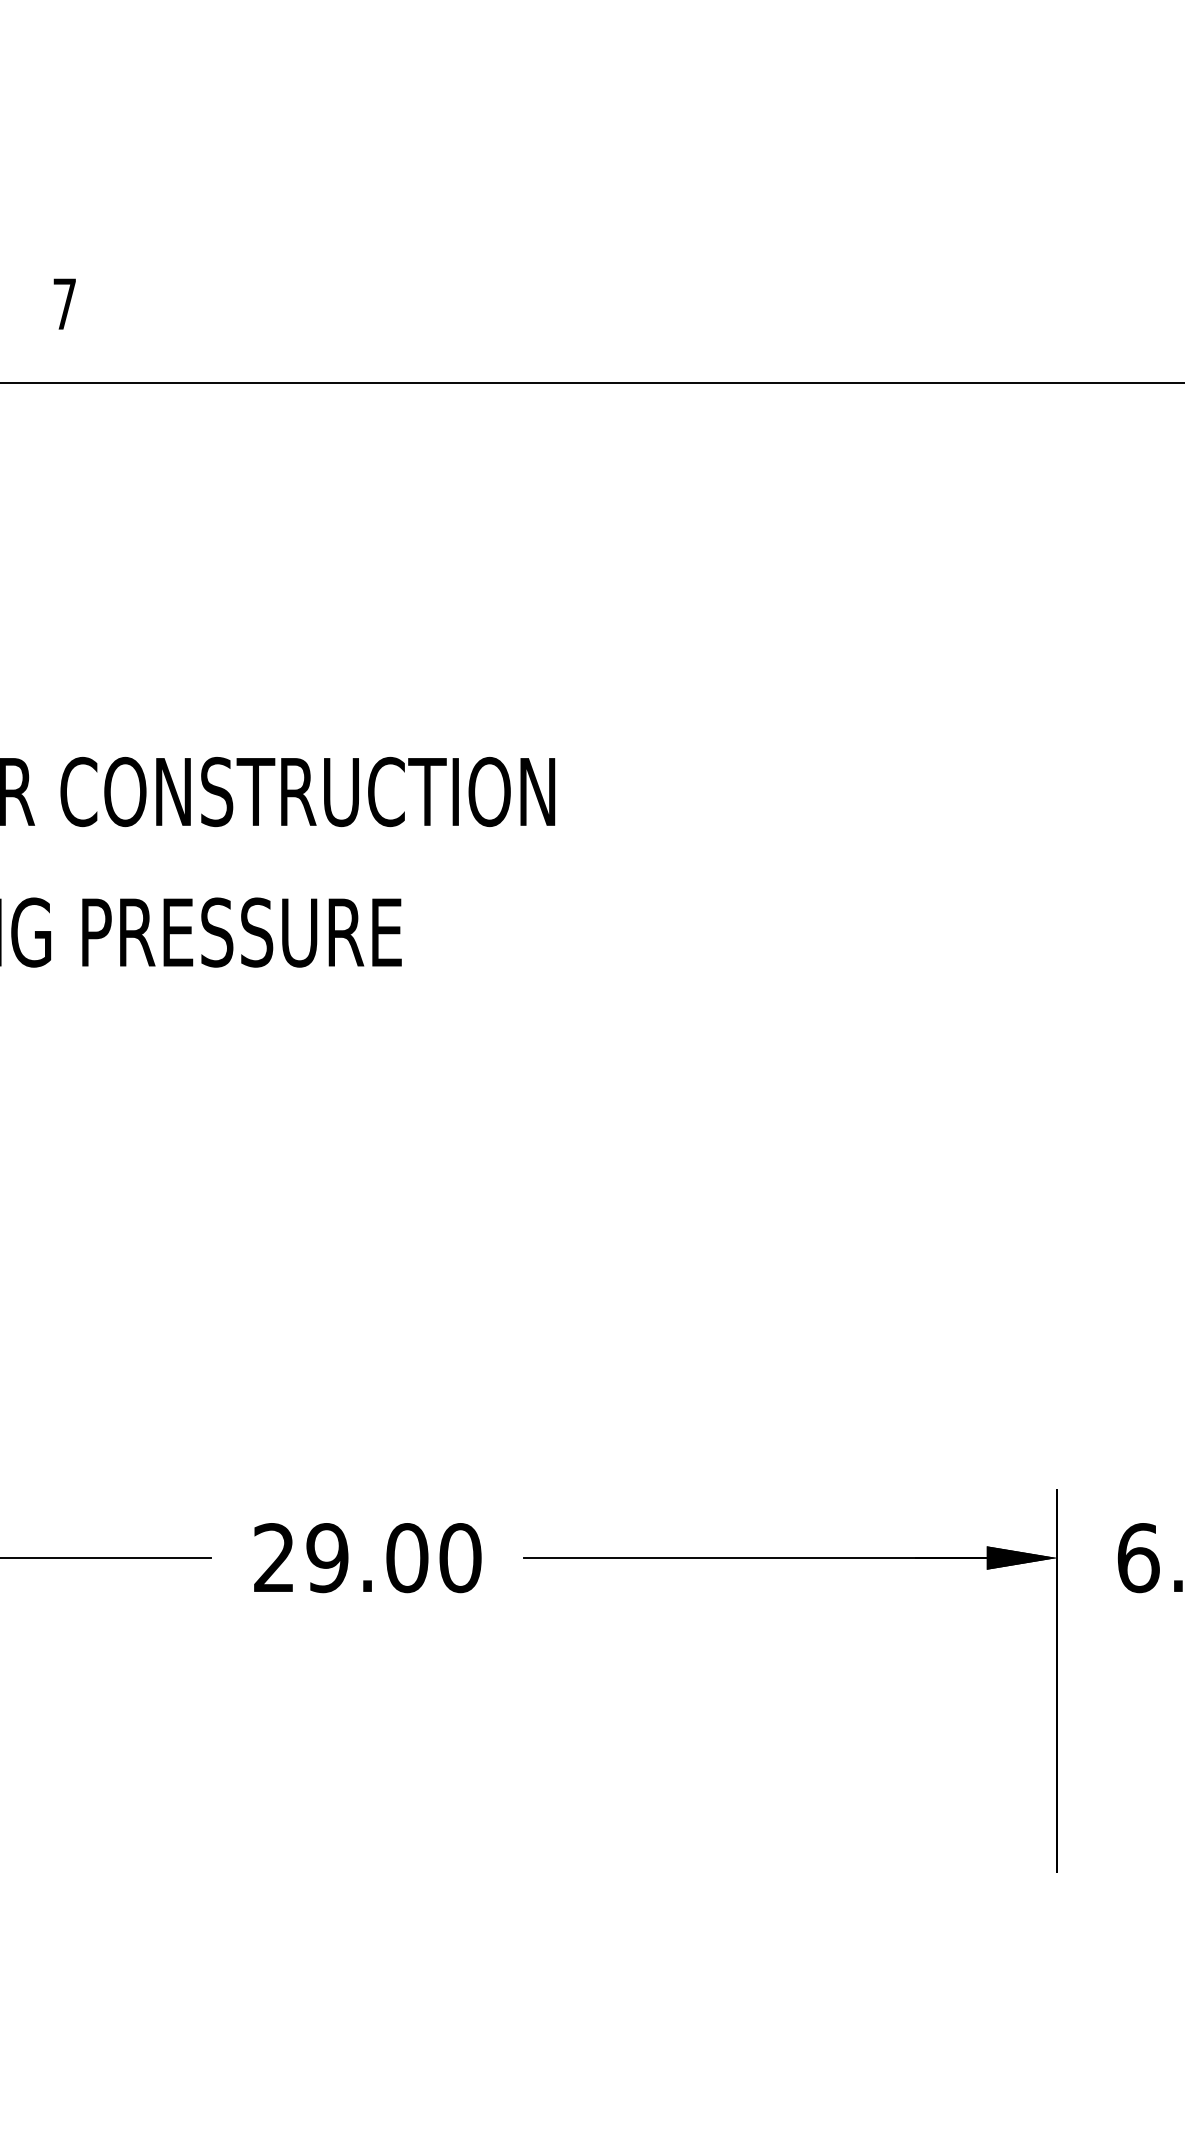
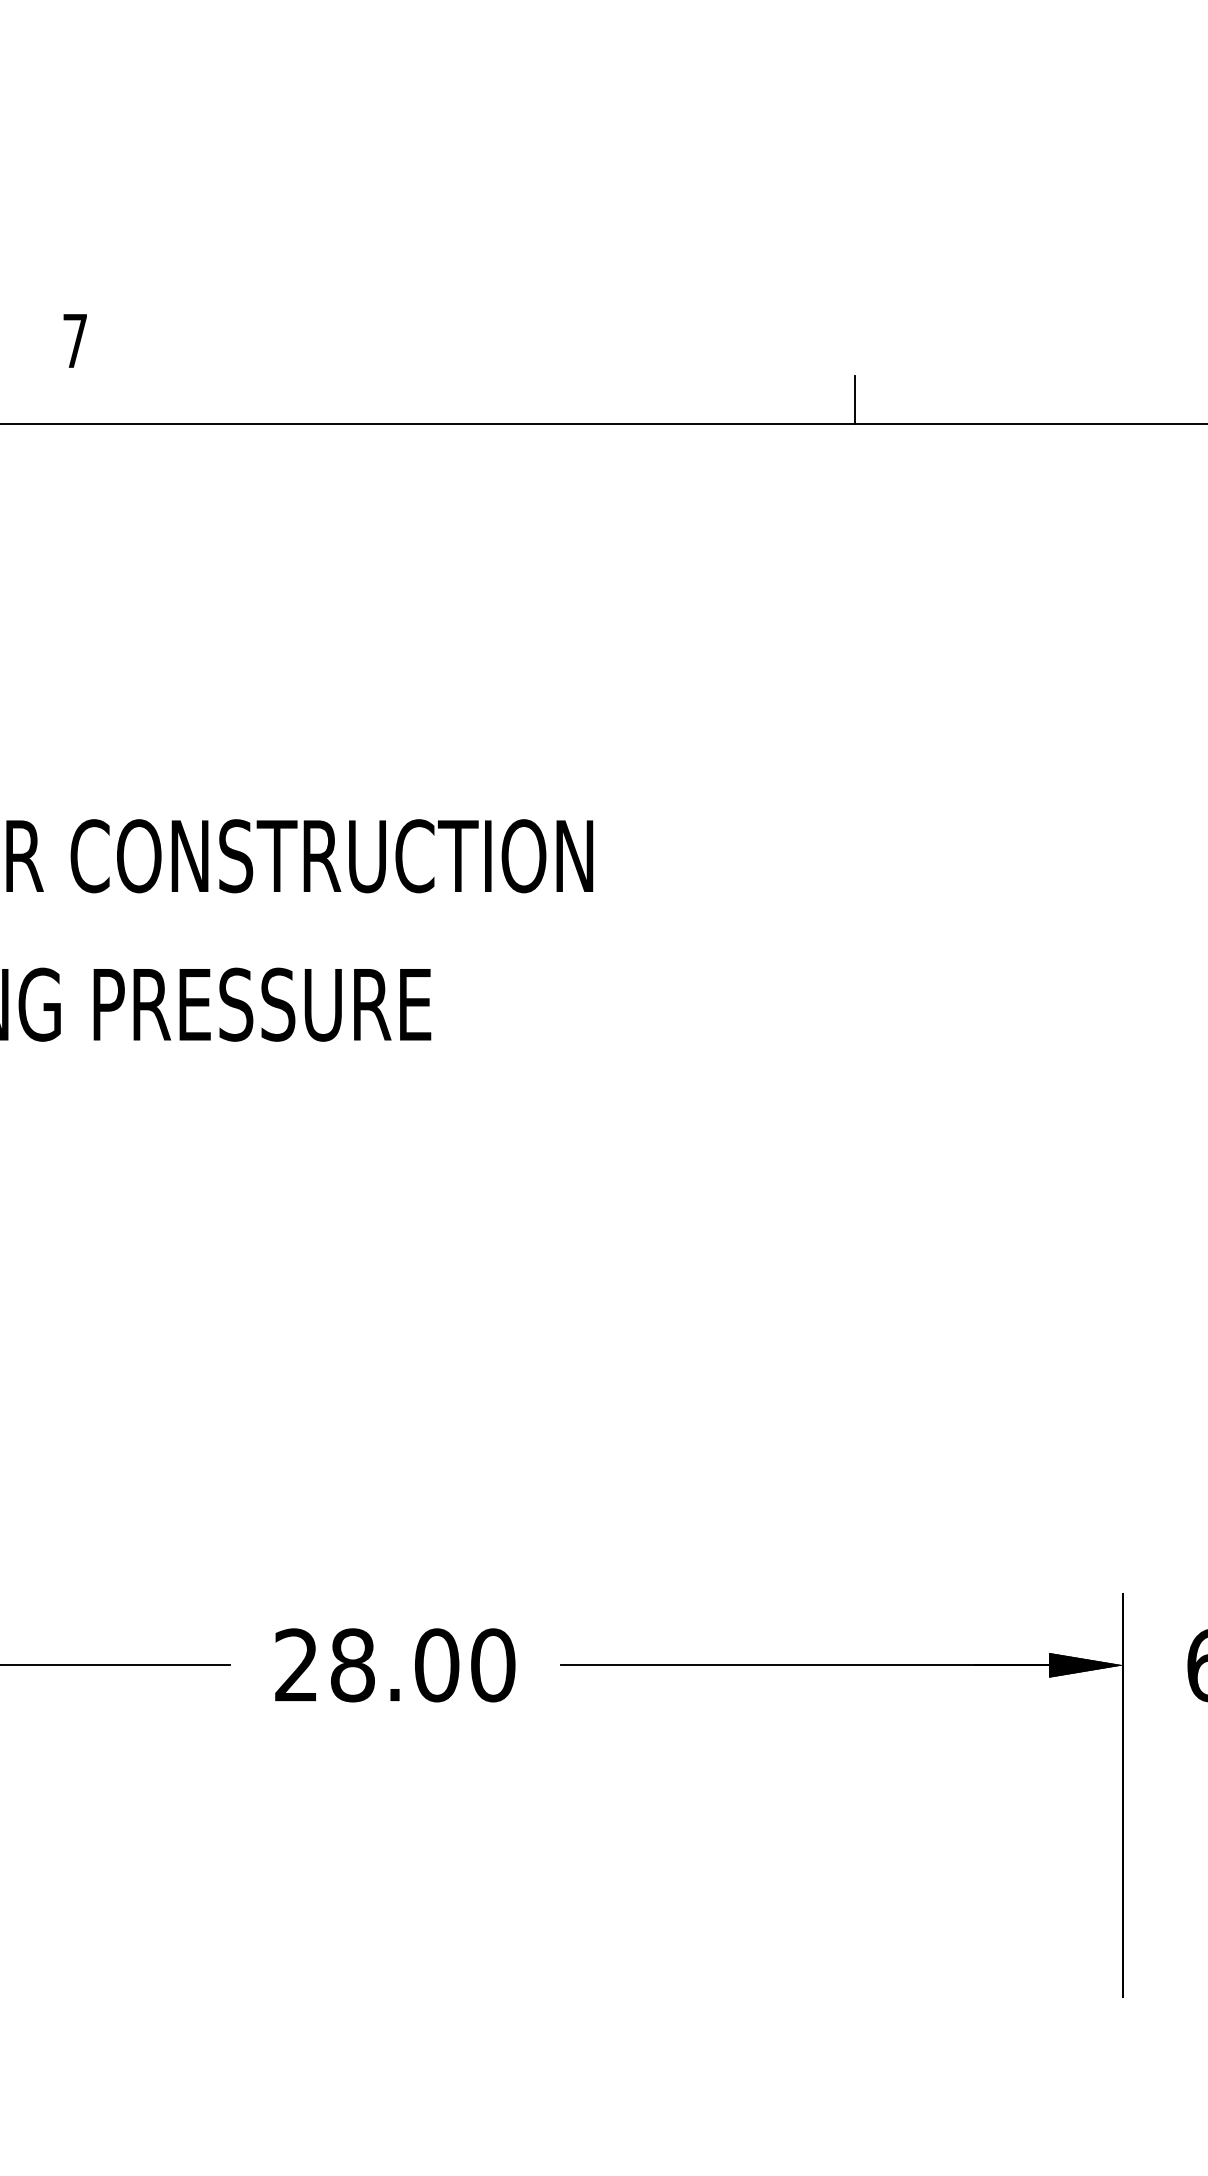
line: (802, 359) -> (854, 399), added
text: (327, 1558) -> (352, 1665), 29.00 -> 28.00

